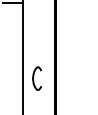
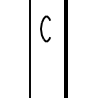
part: (36, 78) -> (44, 28), moved

